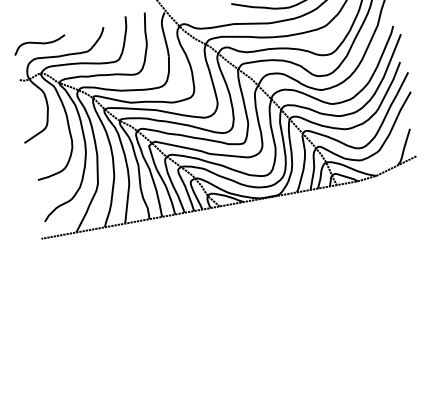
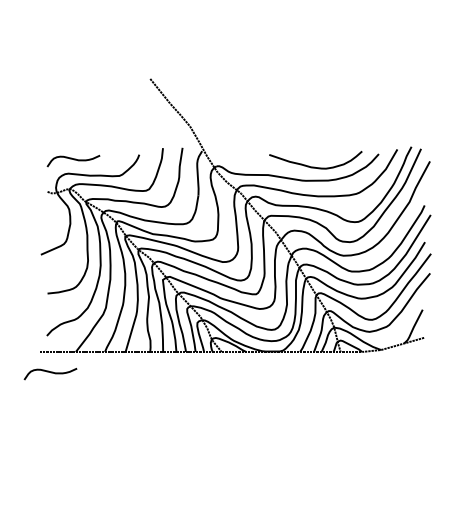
curve: (56, 258) -> (51, 373), added

